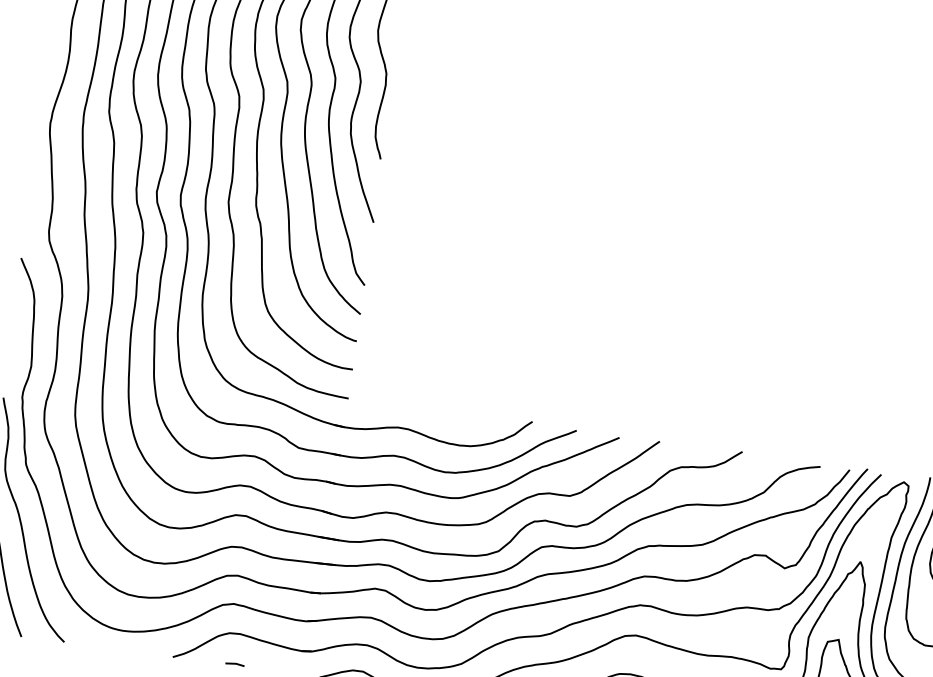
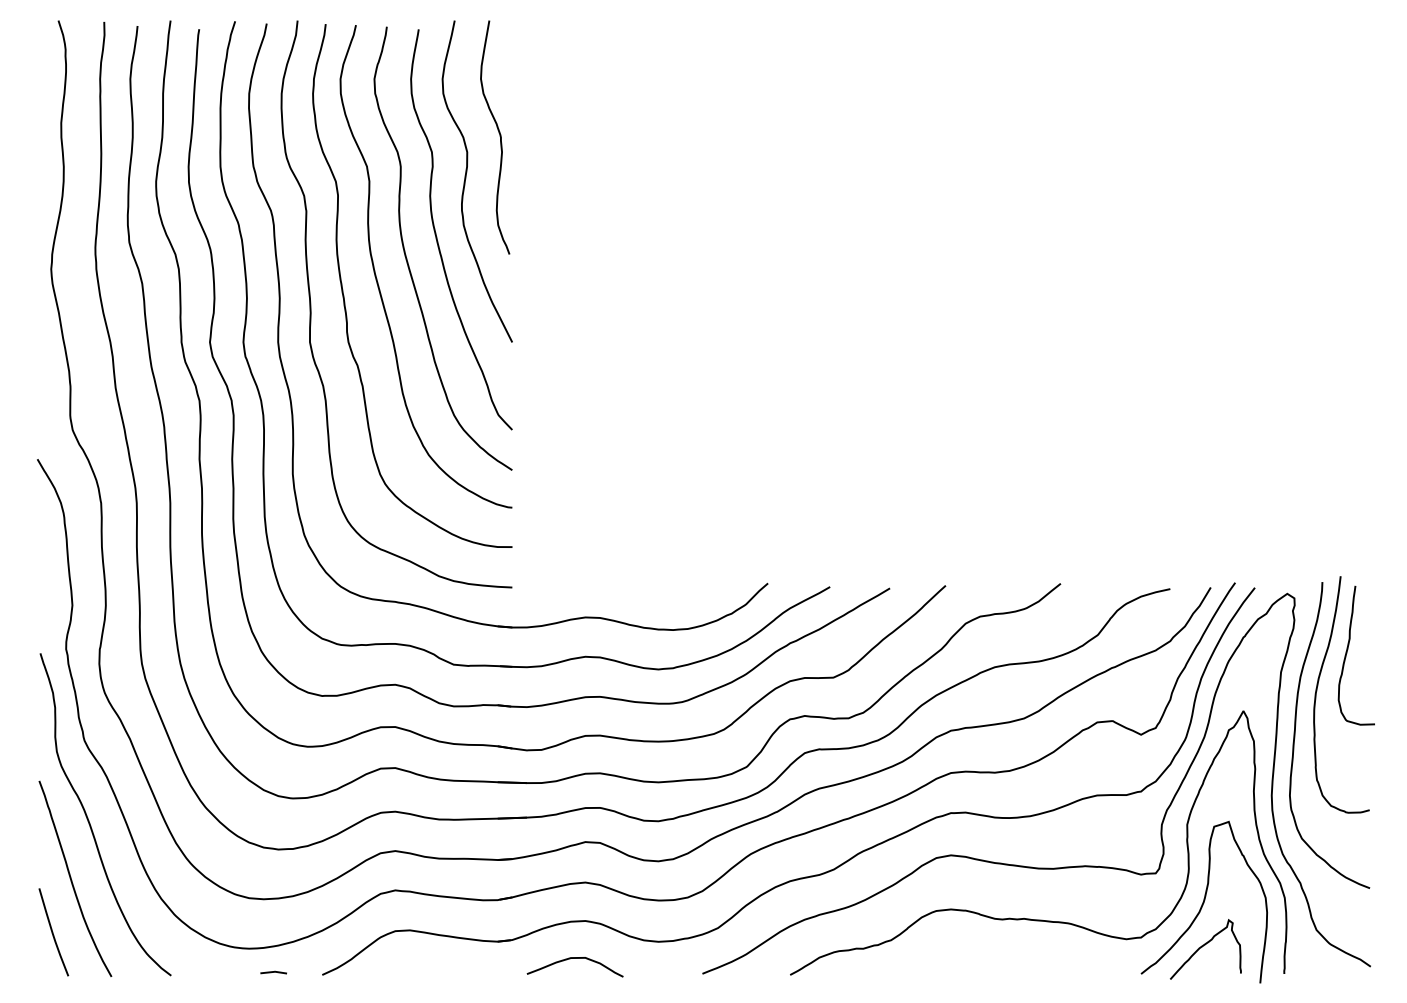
line: (234, 664) -> (273, 972), moved

